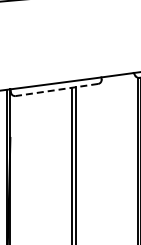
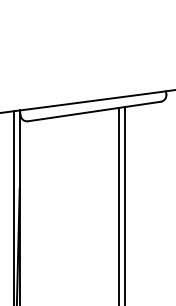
line: (56, 90) -> (93, 112), dashed -> solid

